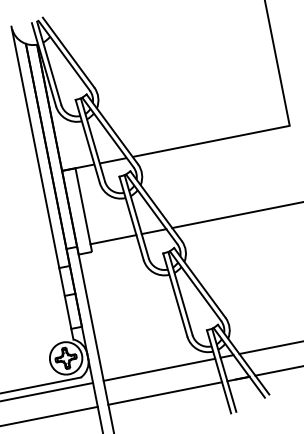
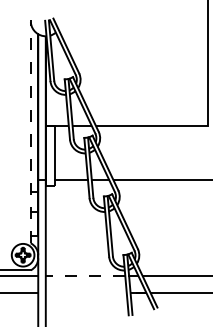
line: (42, 182) -> (30, 131), solid -> dashed
line: (159, 369) -> (85, 275), solid -> dashed
line: (164, 393) -> (85, 292), removed

